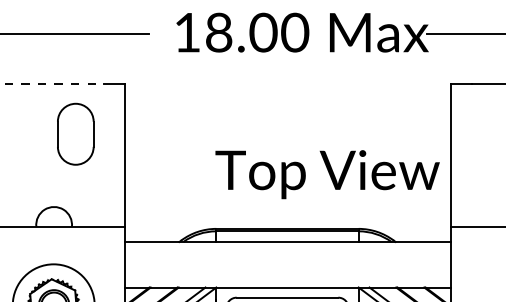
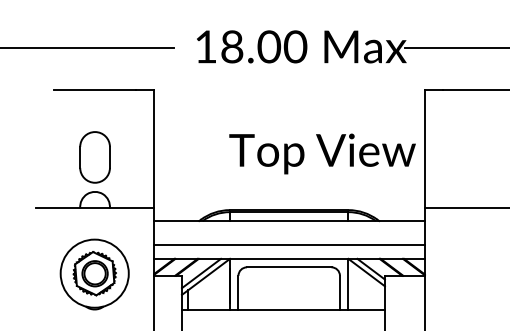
line: (54, 83) -> (95, 89), dashed -> solid
part: (75, 134) -> (94, 157), moved
text: (327, 174) -> (322, 153), moved
line: (287, 270) -> (289, 244), added

